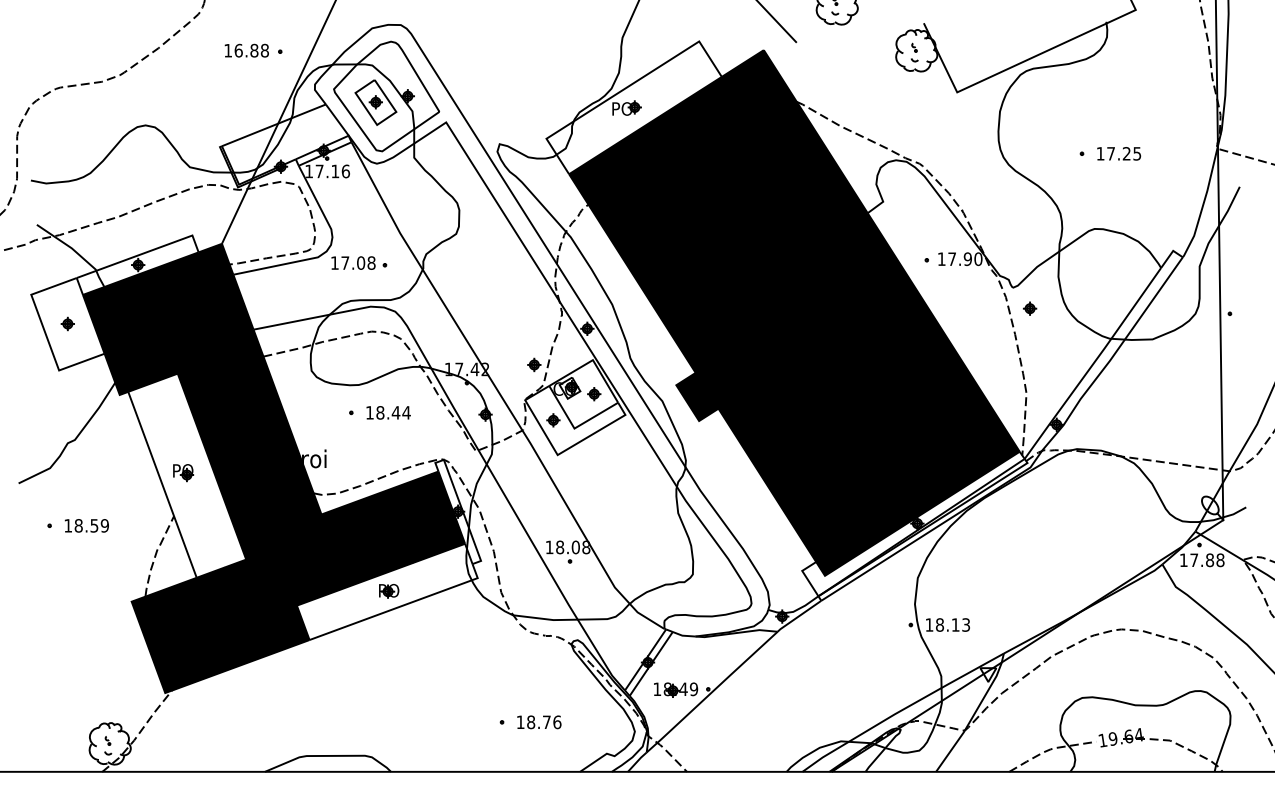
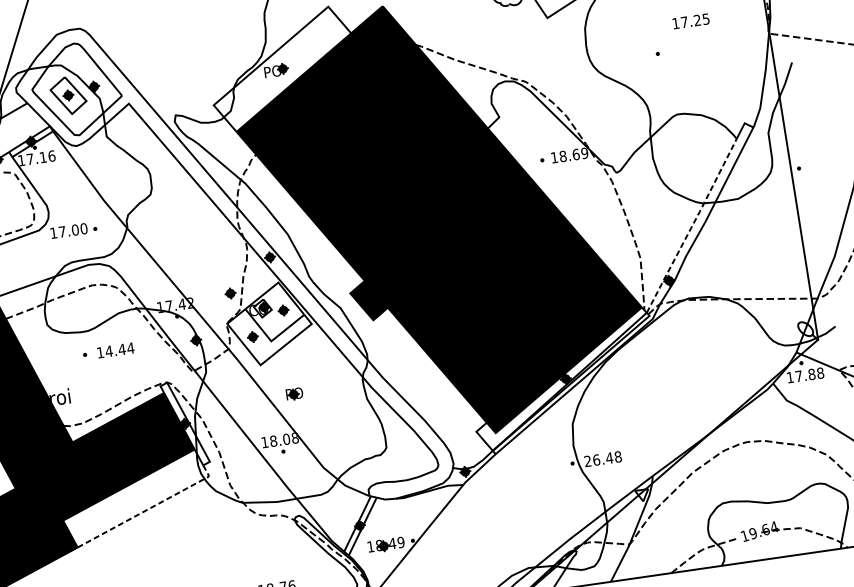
text: (1119, 153) -> (691, 21), moved
text: (965, 259) -> (574, 155), 17.90 -> 18.69
text: (371, 262) -> (83, 228), 17.08 -> 17.00
part: (1030, 308) -> (633, 187), removed
line: (1093, 363) -> (692, 225), solid -> dashed
text: (380, 412) -> (109, 351), 18.44 -> 14.44
part: (389, 591) -> (295, 394), moved
line: (401, 606) -> (149, 508), solid -> dashed
text: (947, 624) -> (602, 458), 18.13 -> 26.48

